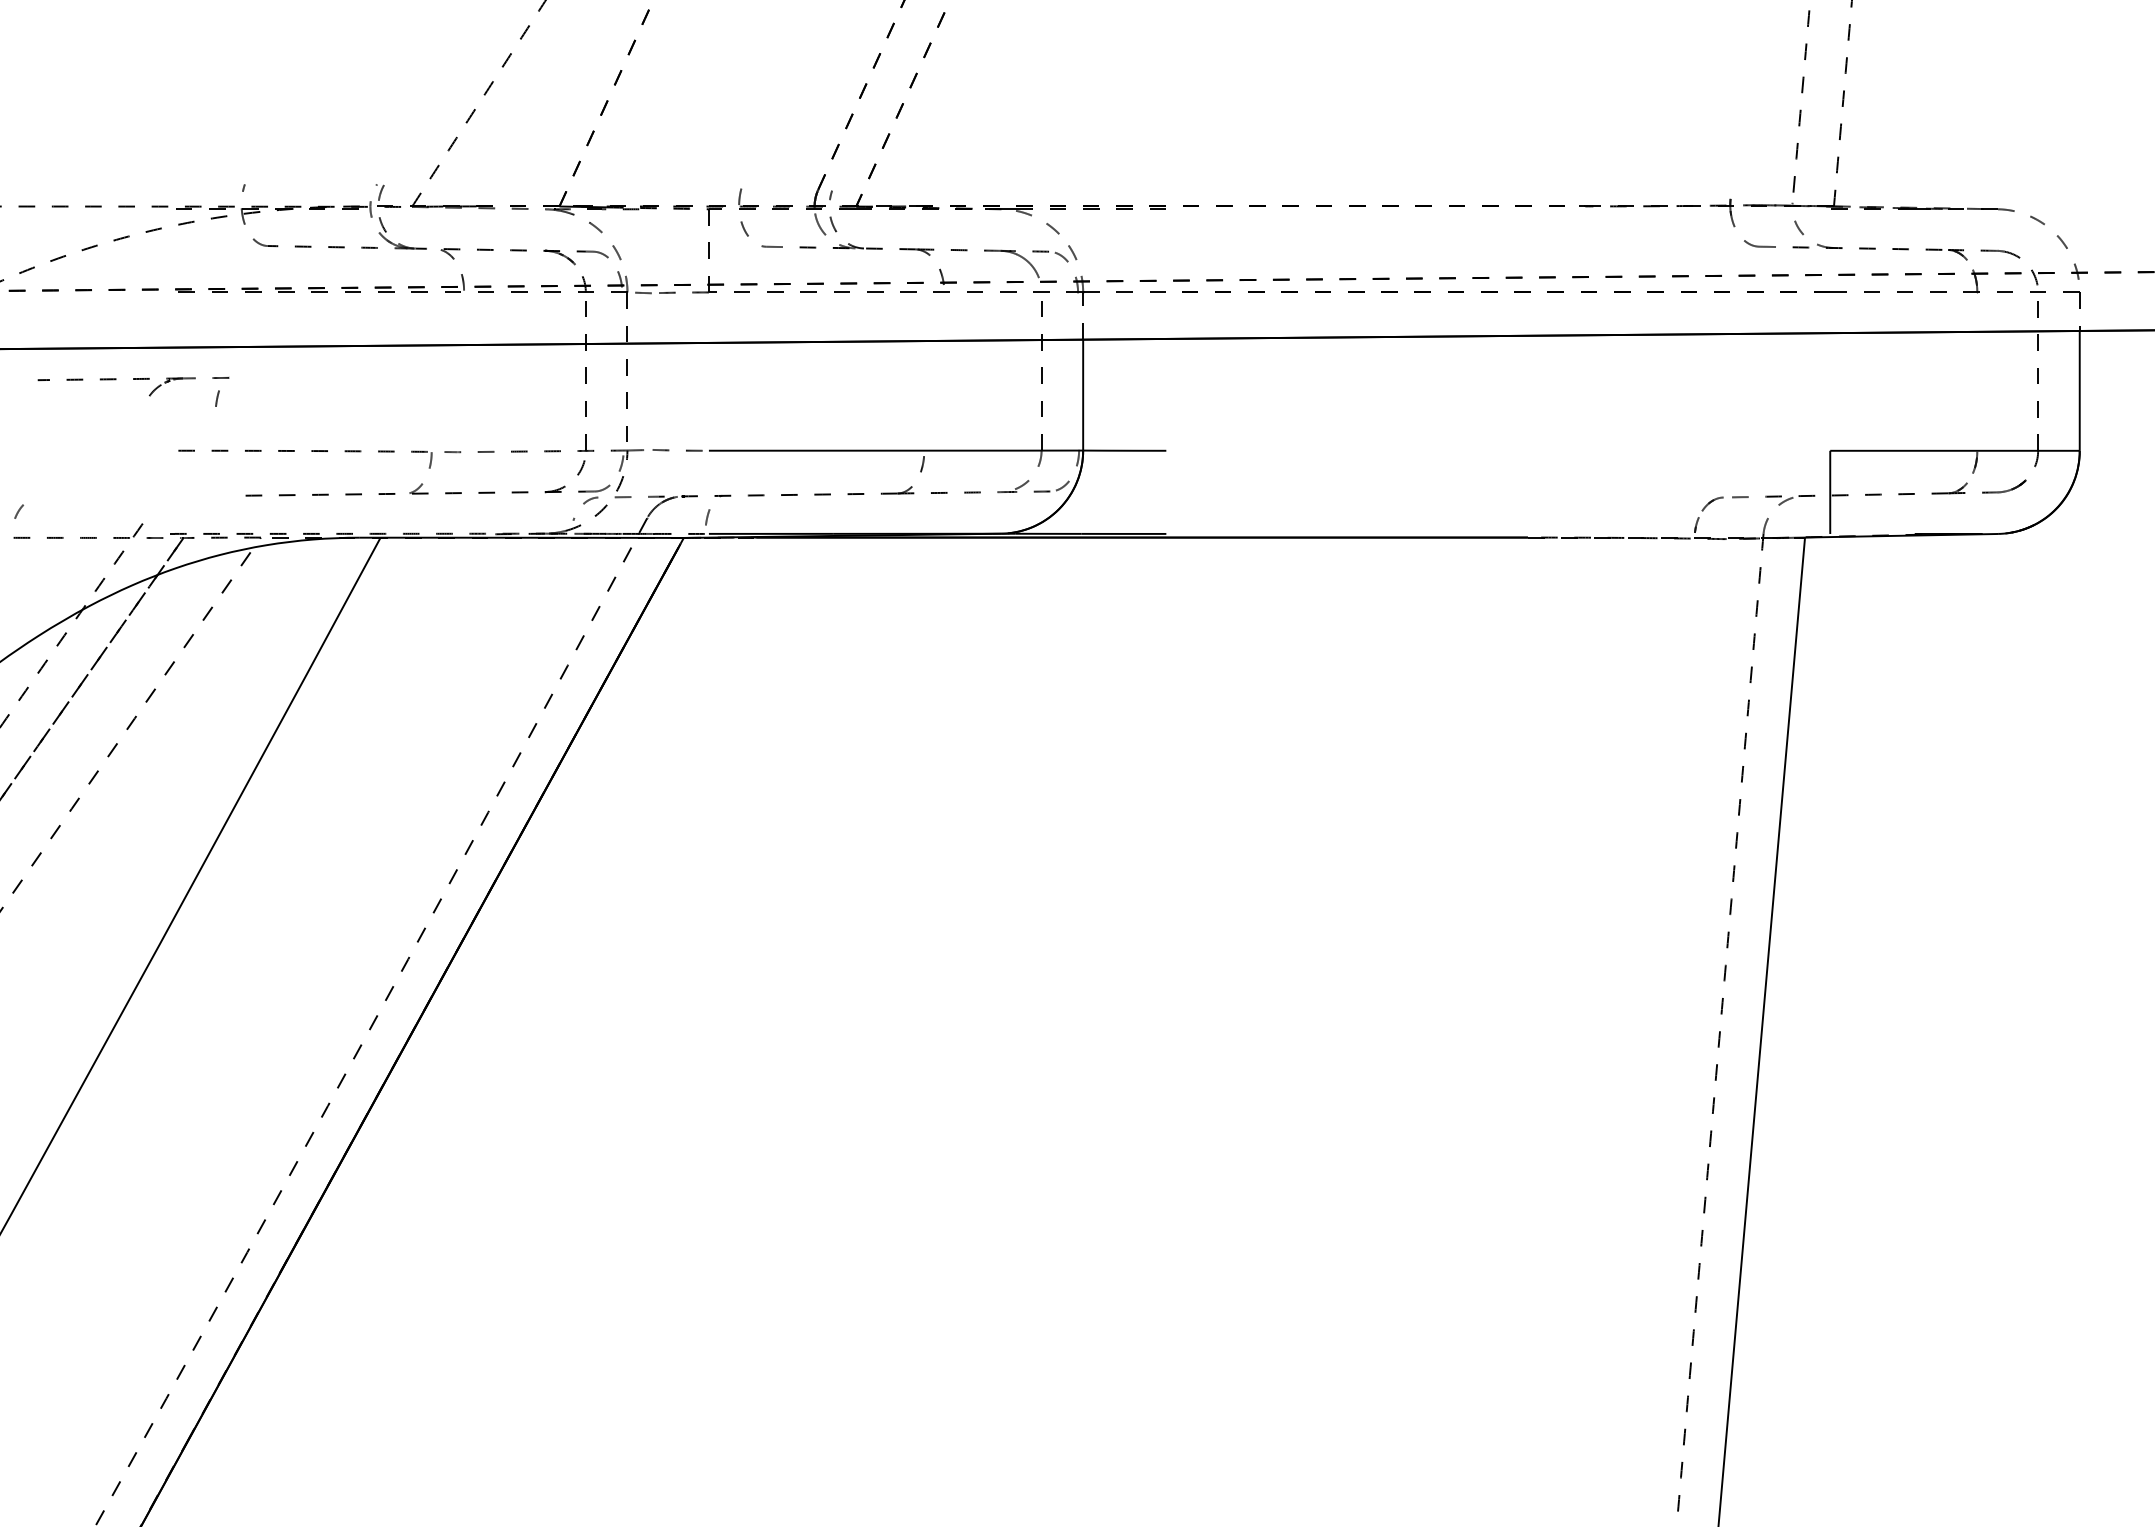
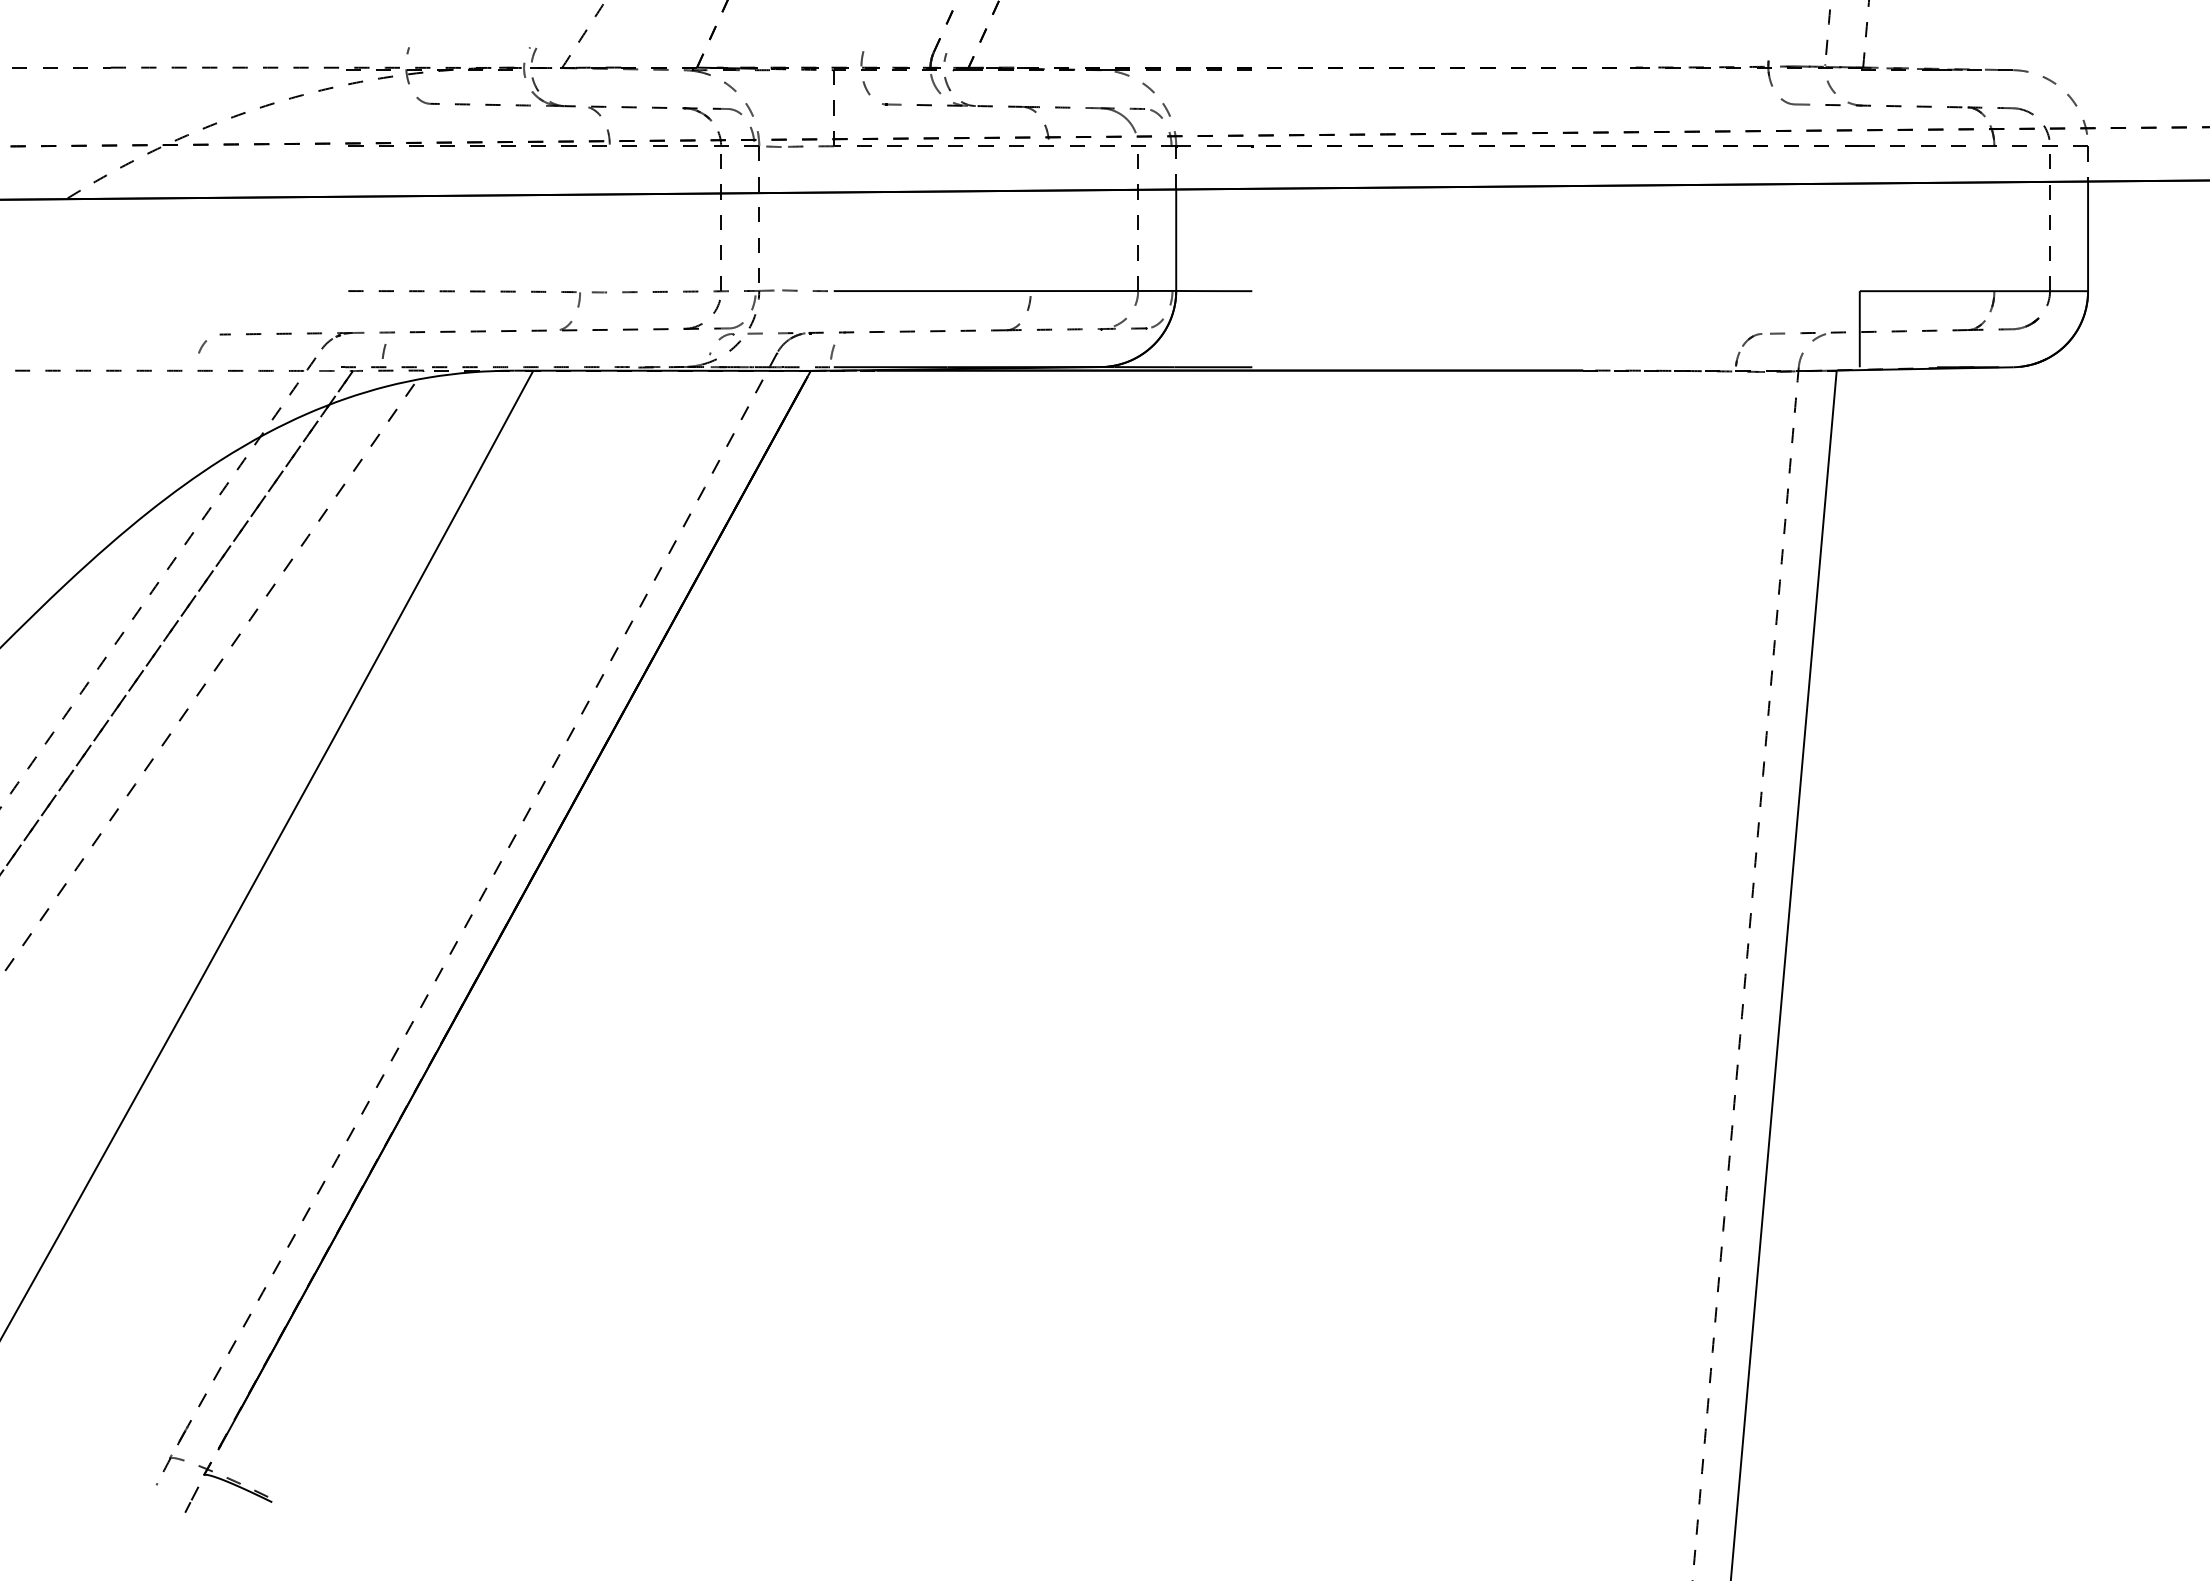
part: (133, 380) -> (307, 334), moved

